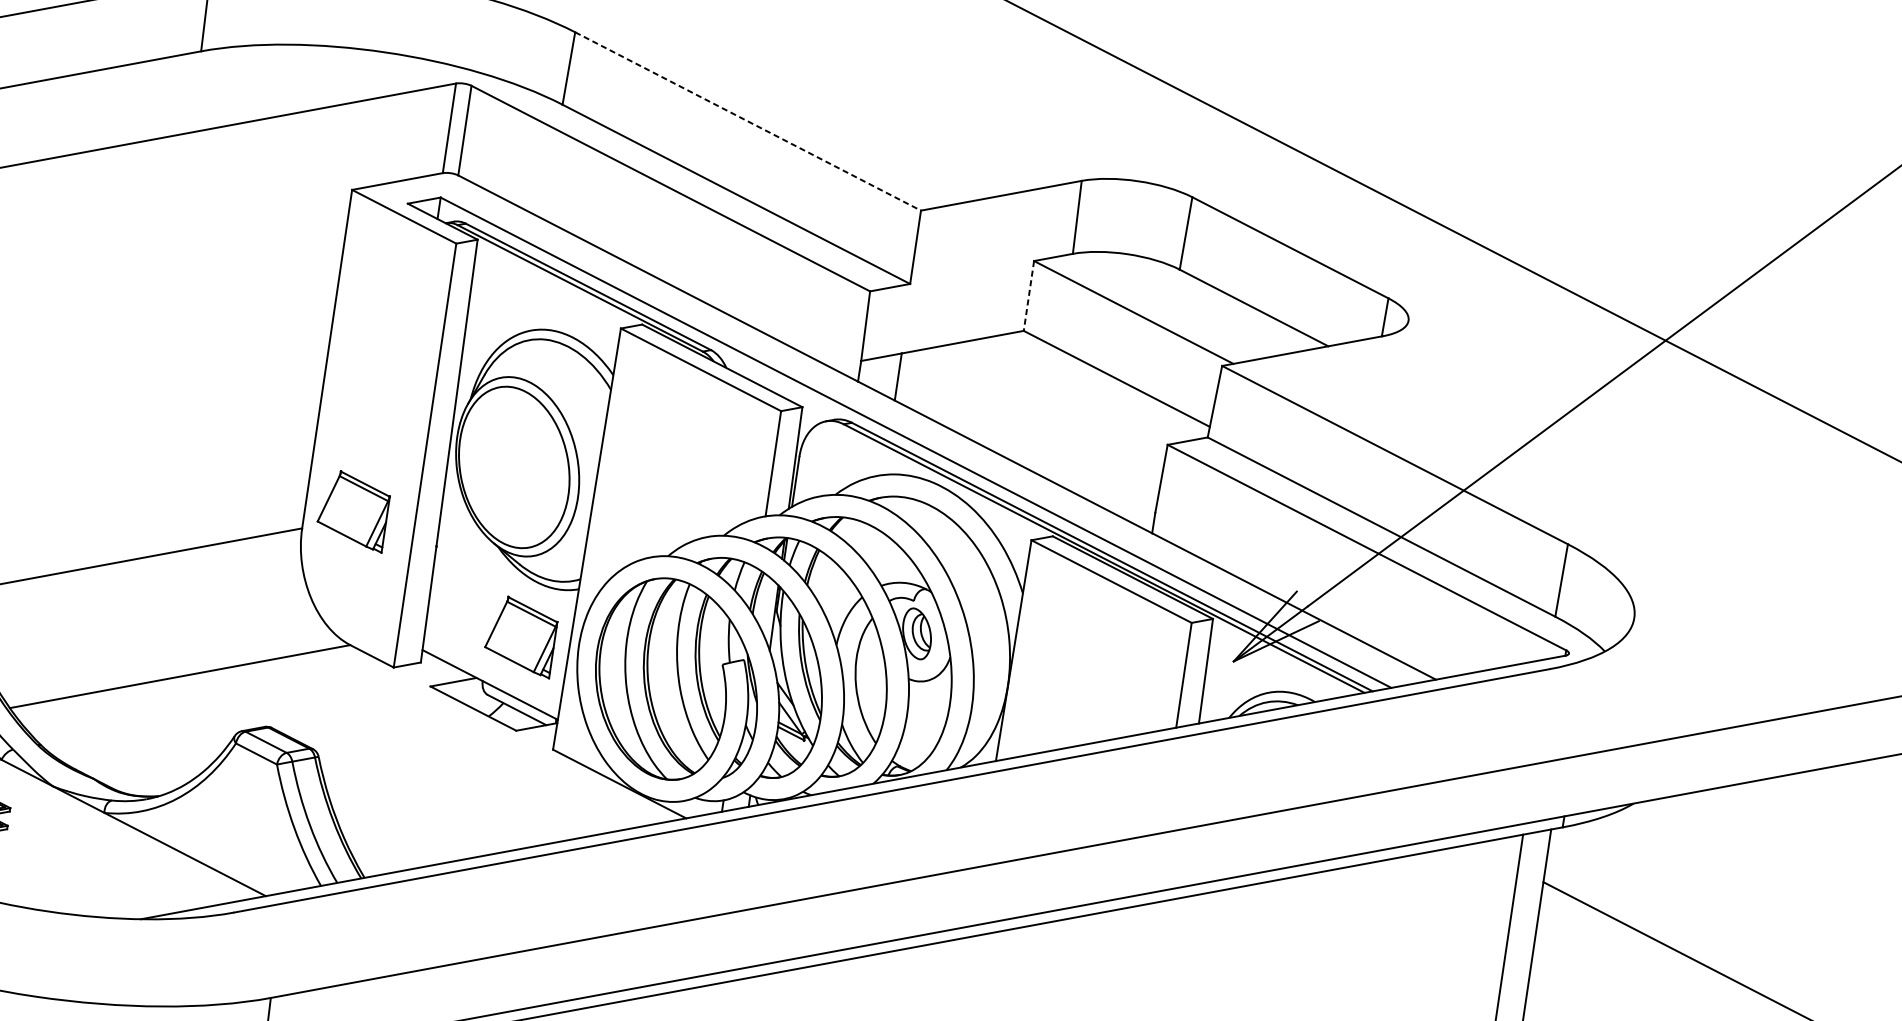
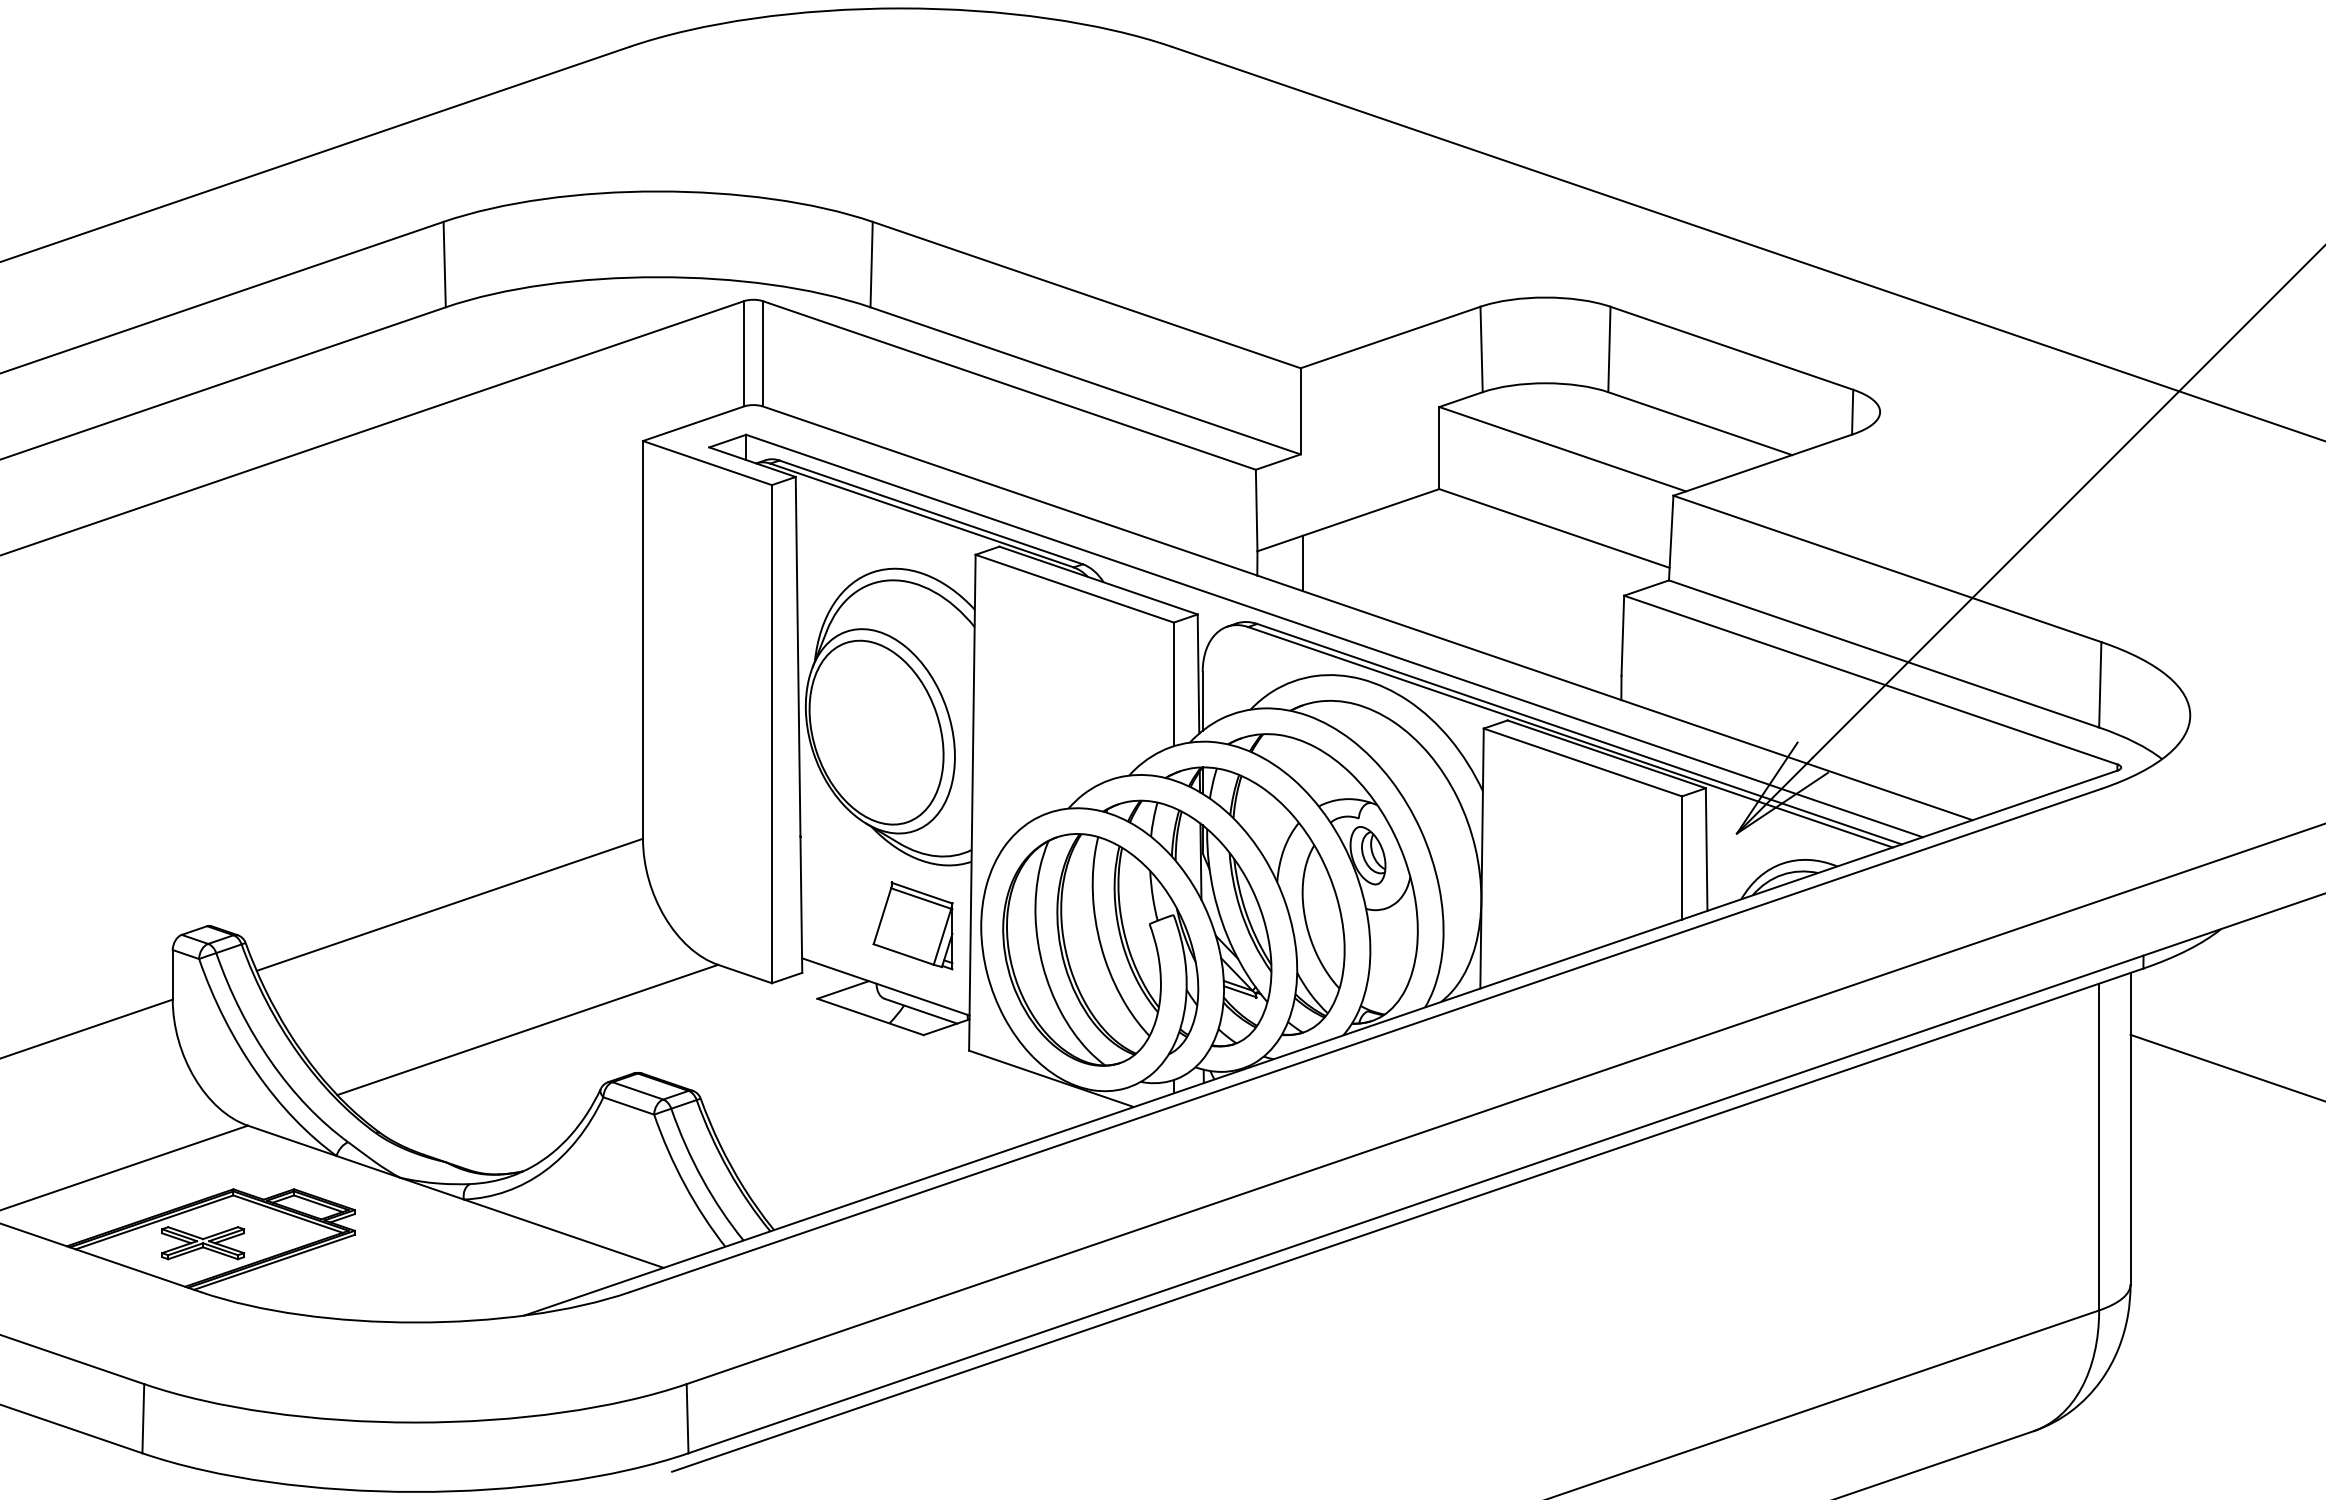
line: (748, 121) -> (1087, 295), dashed -> solid
line: (1029, 296) -> (1439, 448), dashed -> solid
part: (353, 510) -> (698, 809), removed

